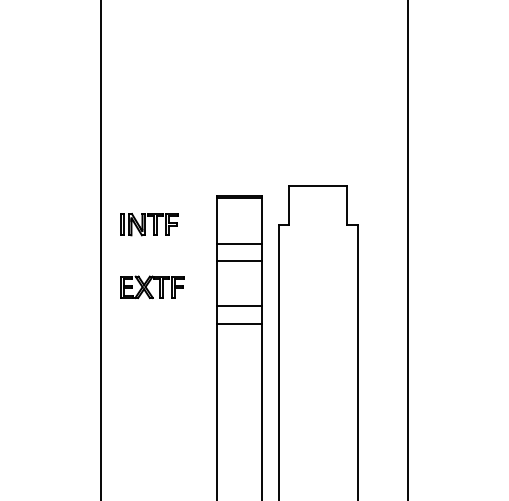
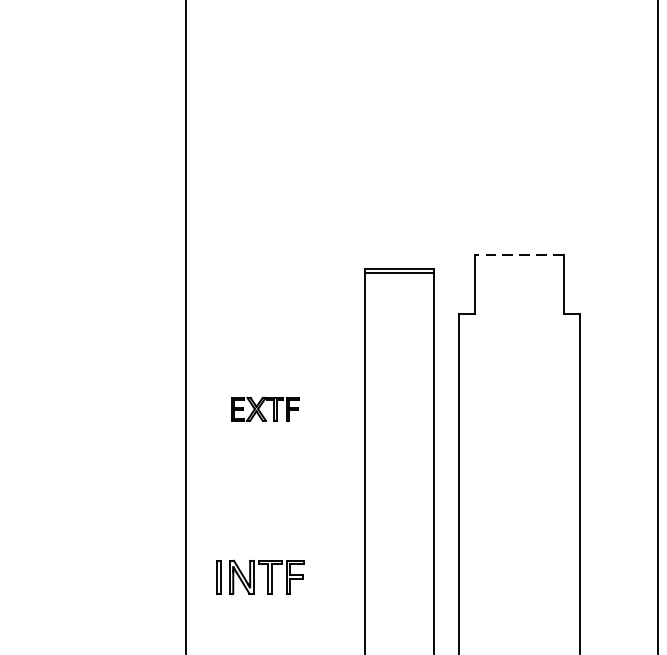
line: (318, 186) -> (520, 254), solid -> dashed
part: (149, 224) -> (260, 576), moved
line: (239, 243) -> (398, 342), removed
line: (239, 261) -> (398, 369), removed
part: (152, 286) -> (265, 408), size x0.7
line: (239, 306) -> (398, 438), removed
line: (239, 323) -> (398, 465), removed

